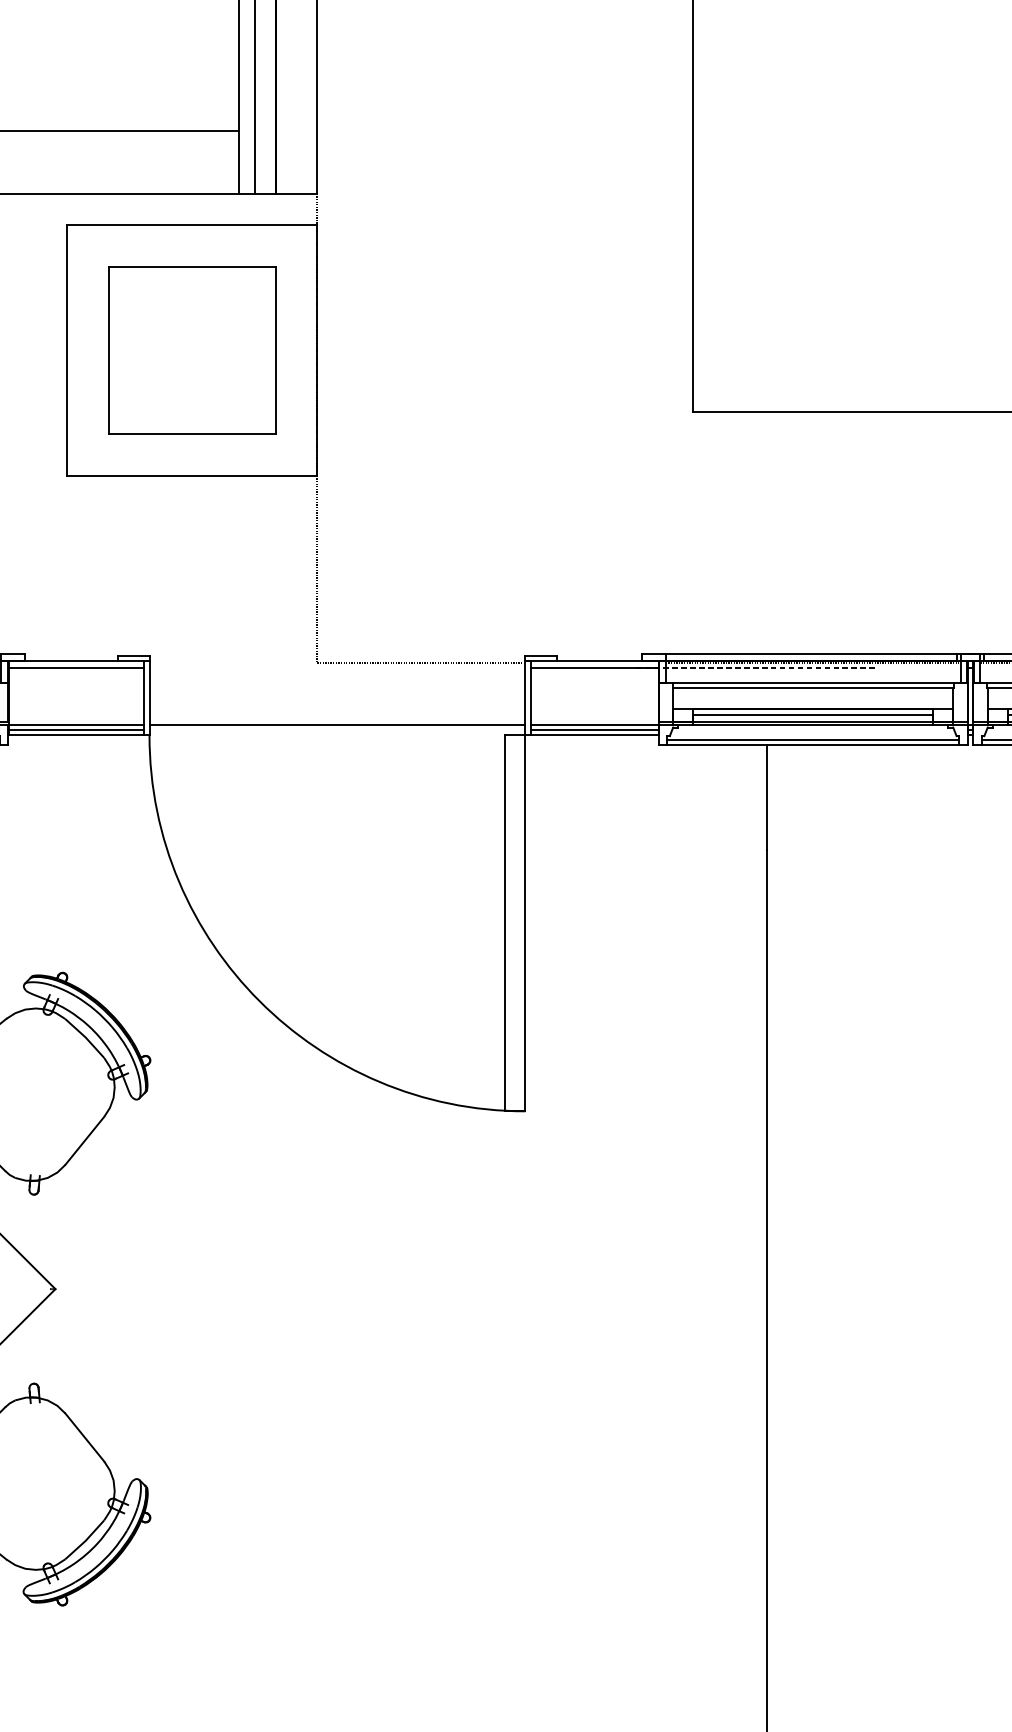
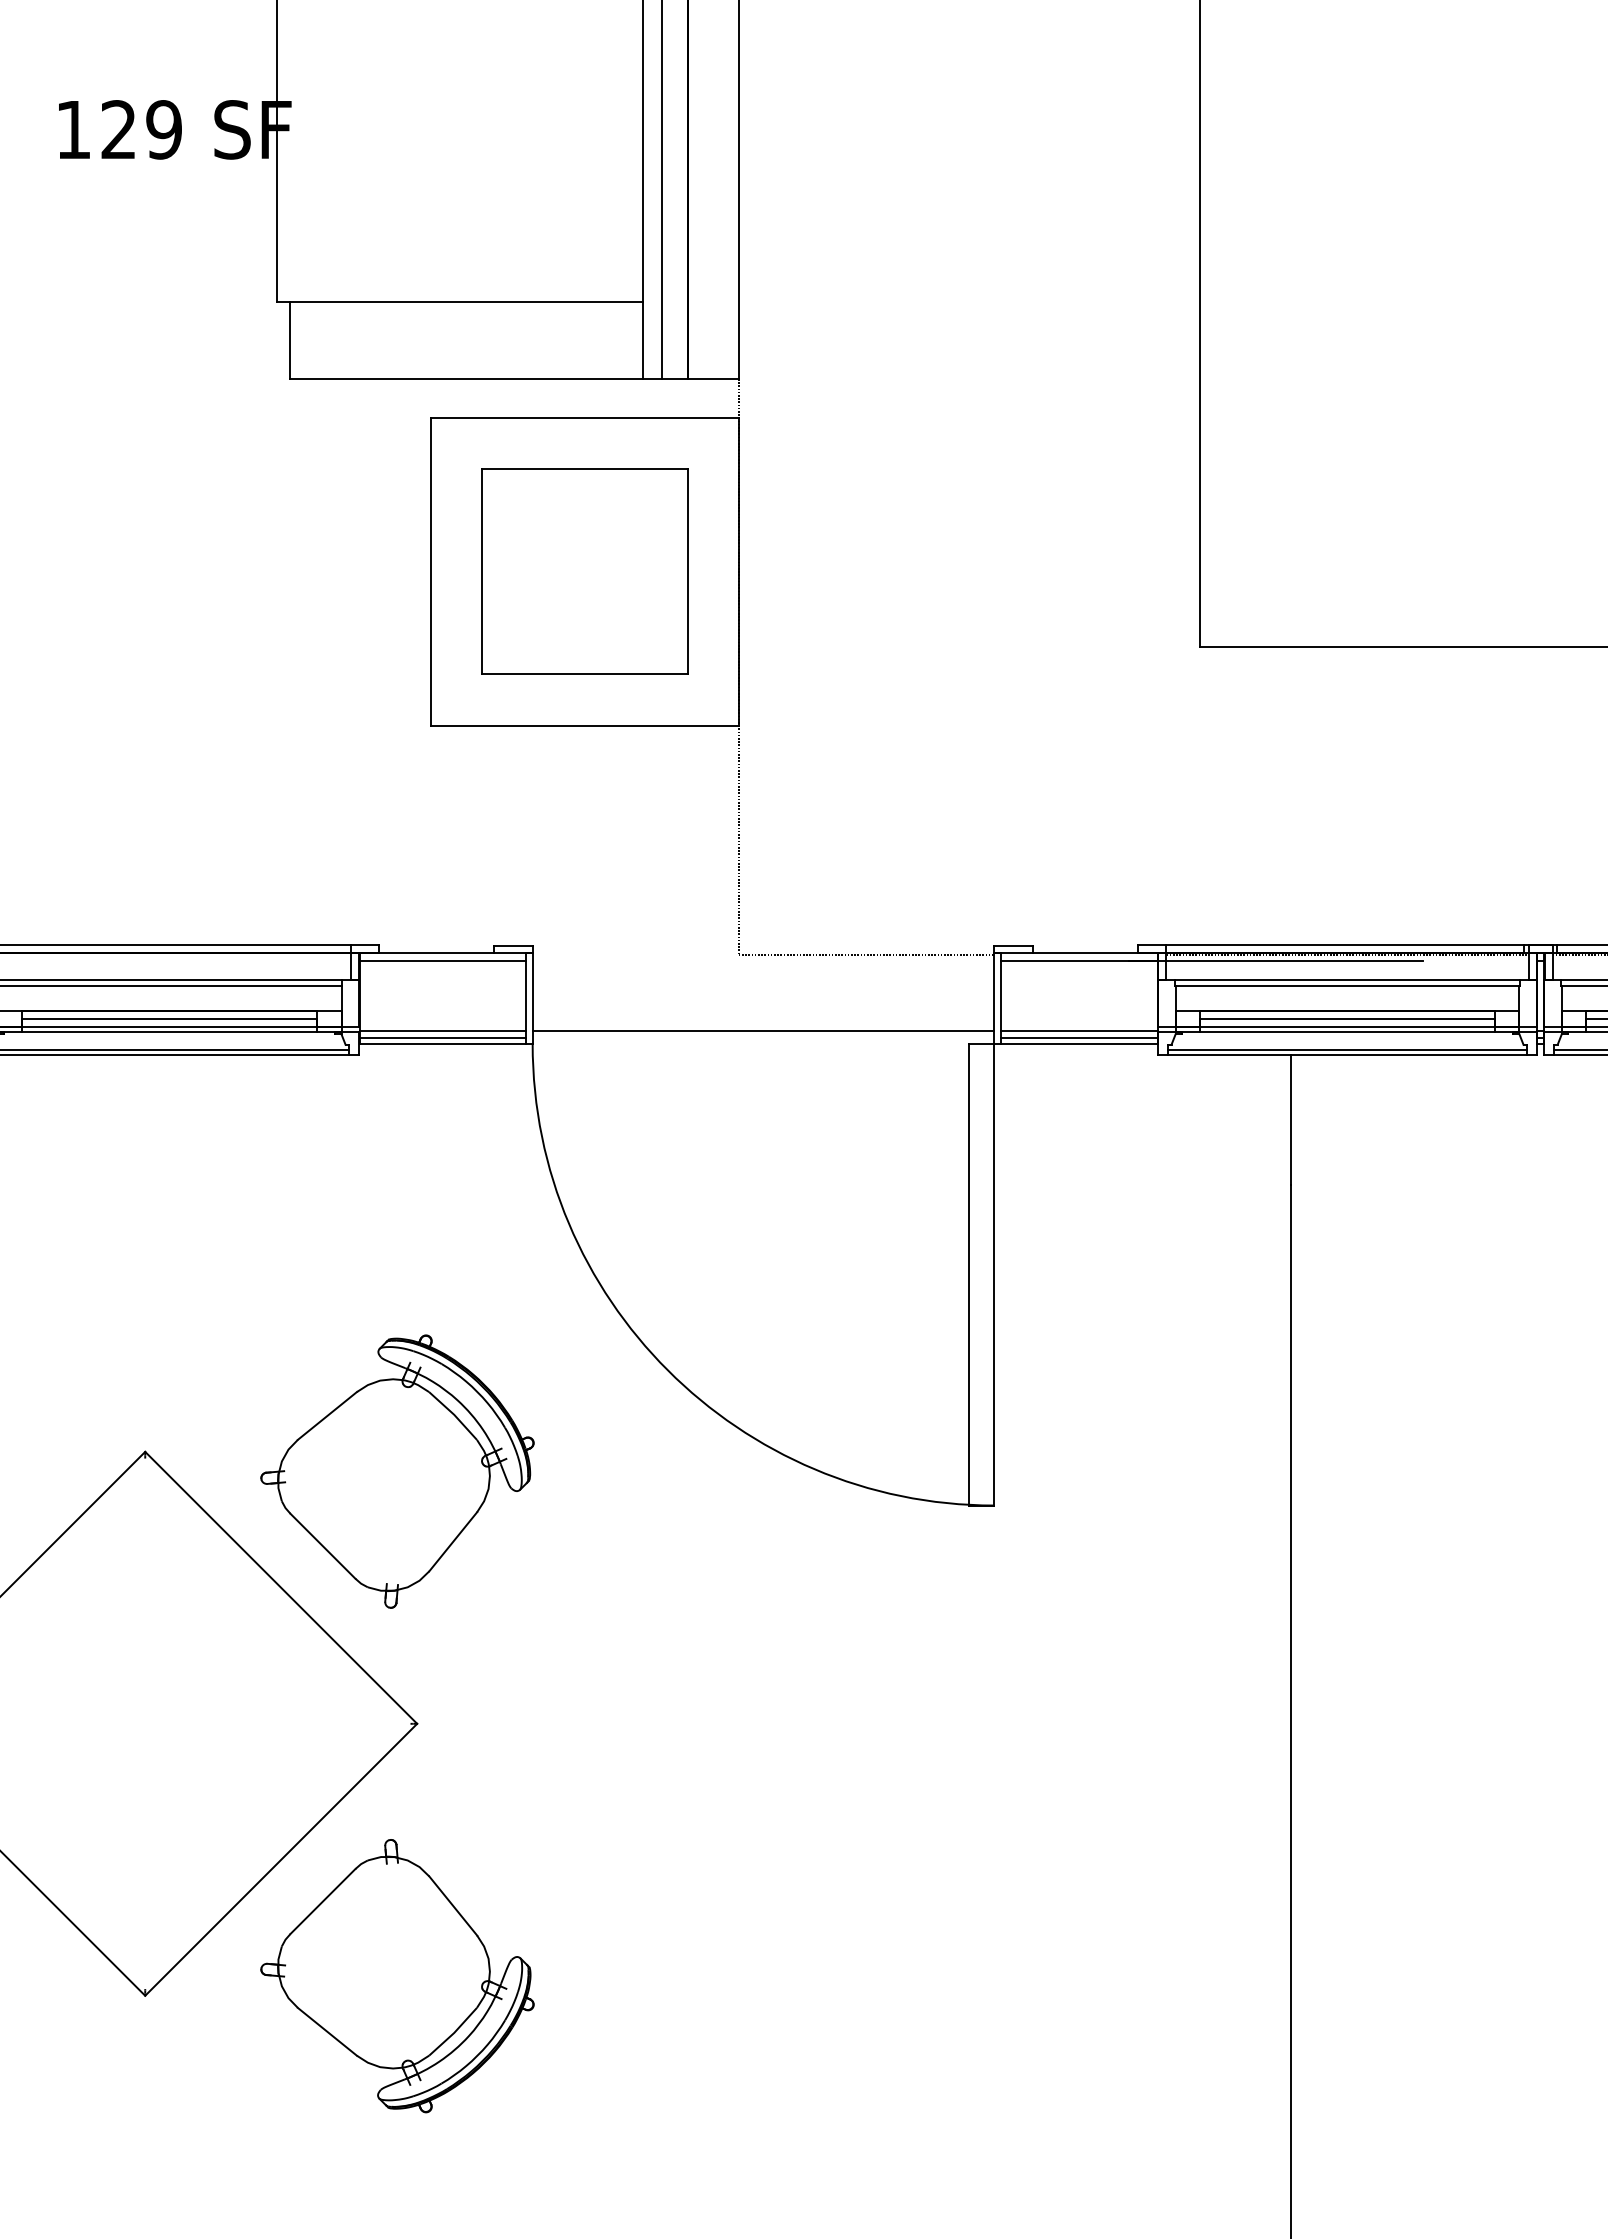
line: (754, 667) -> (1275, 960), dashed -> solid

